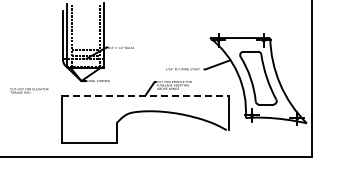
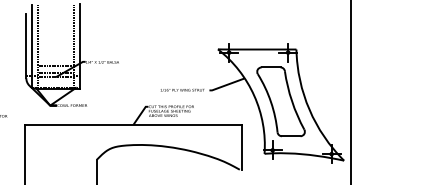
line: (145, 95) -> (133, 124), dashed -> solid

